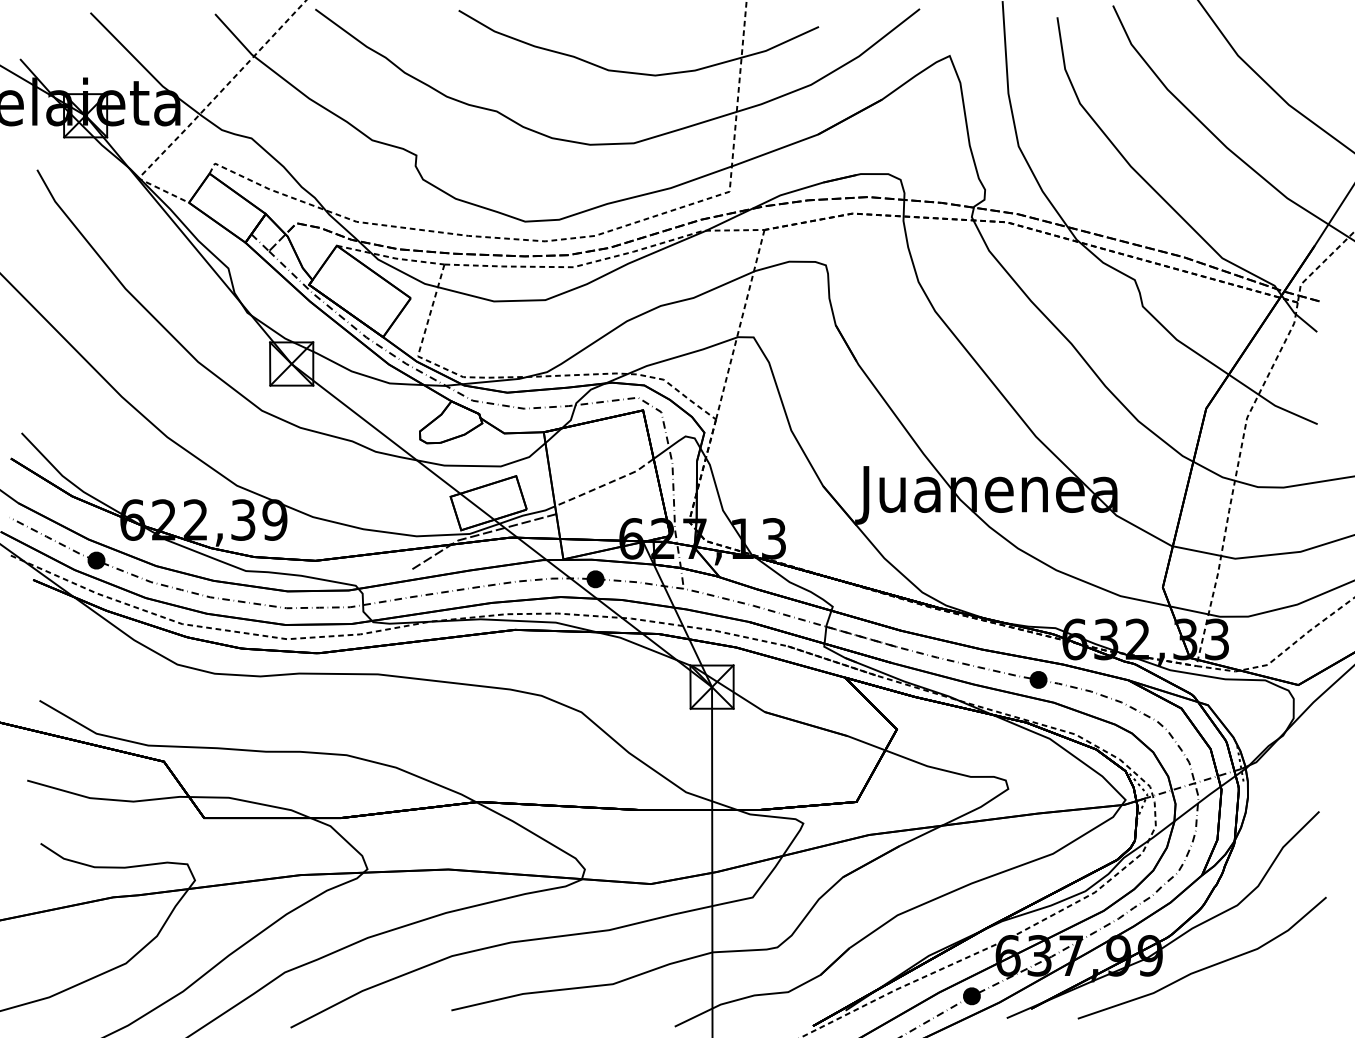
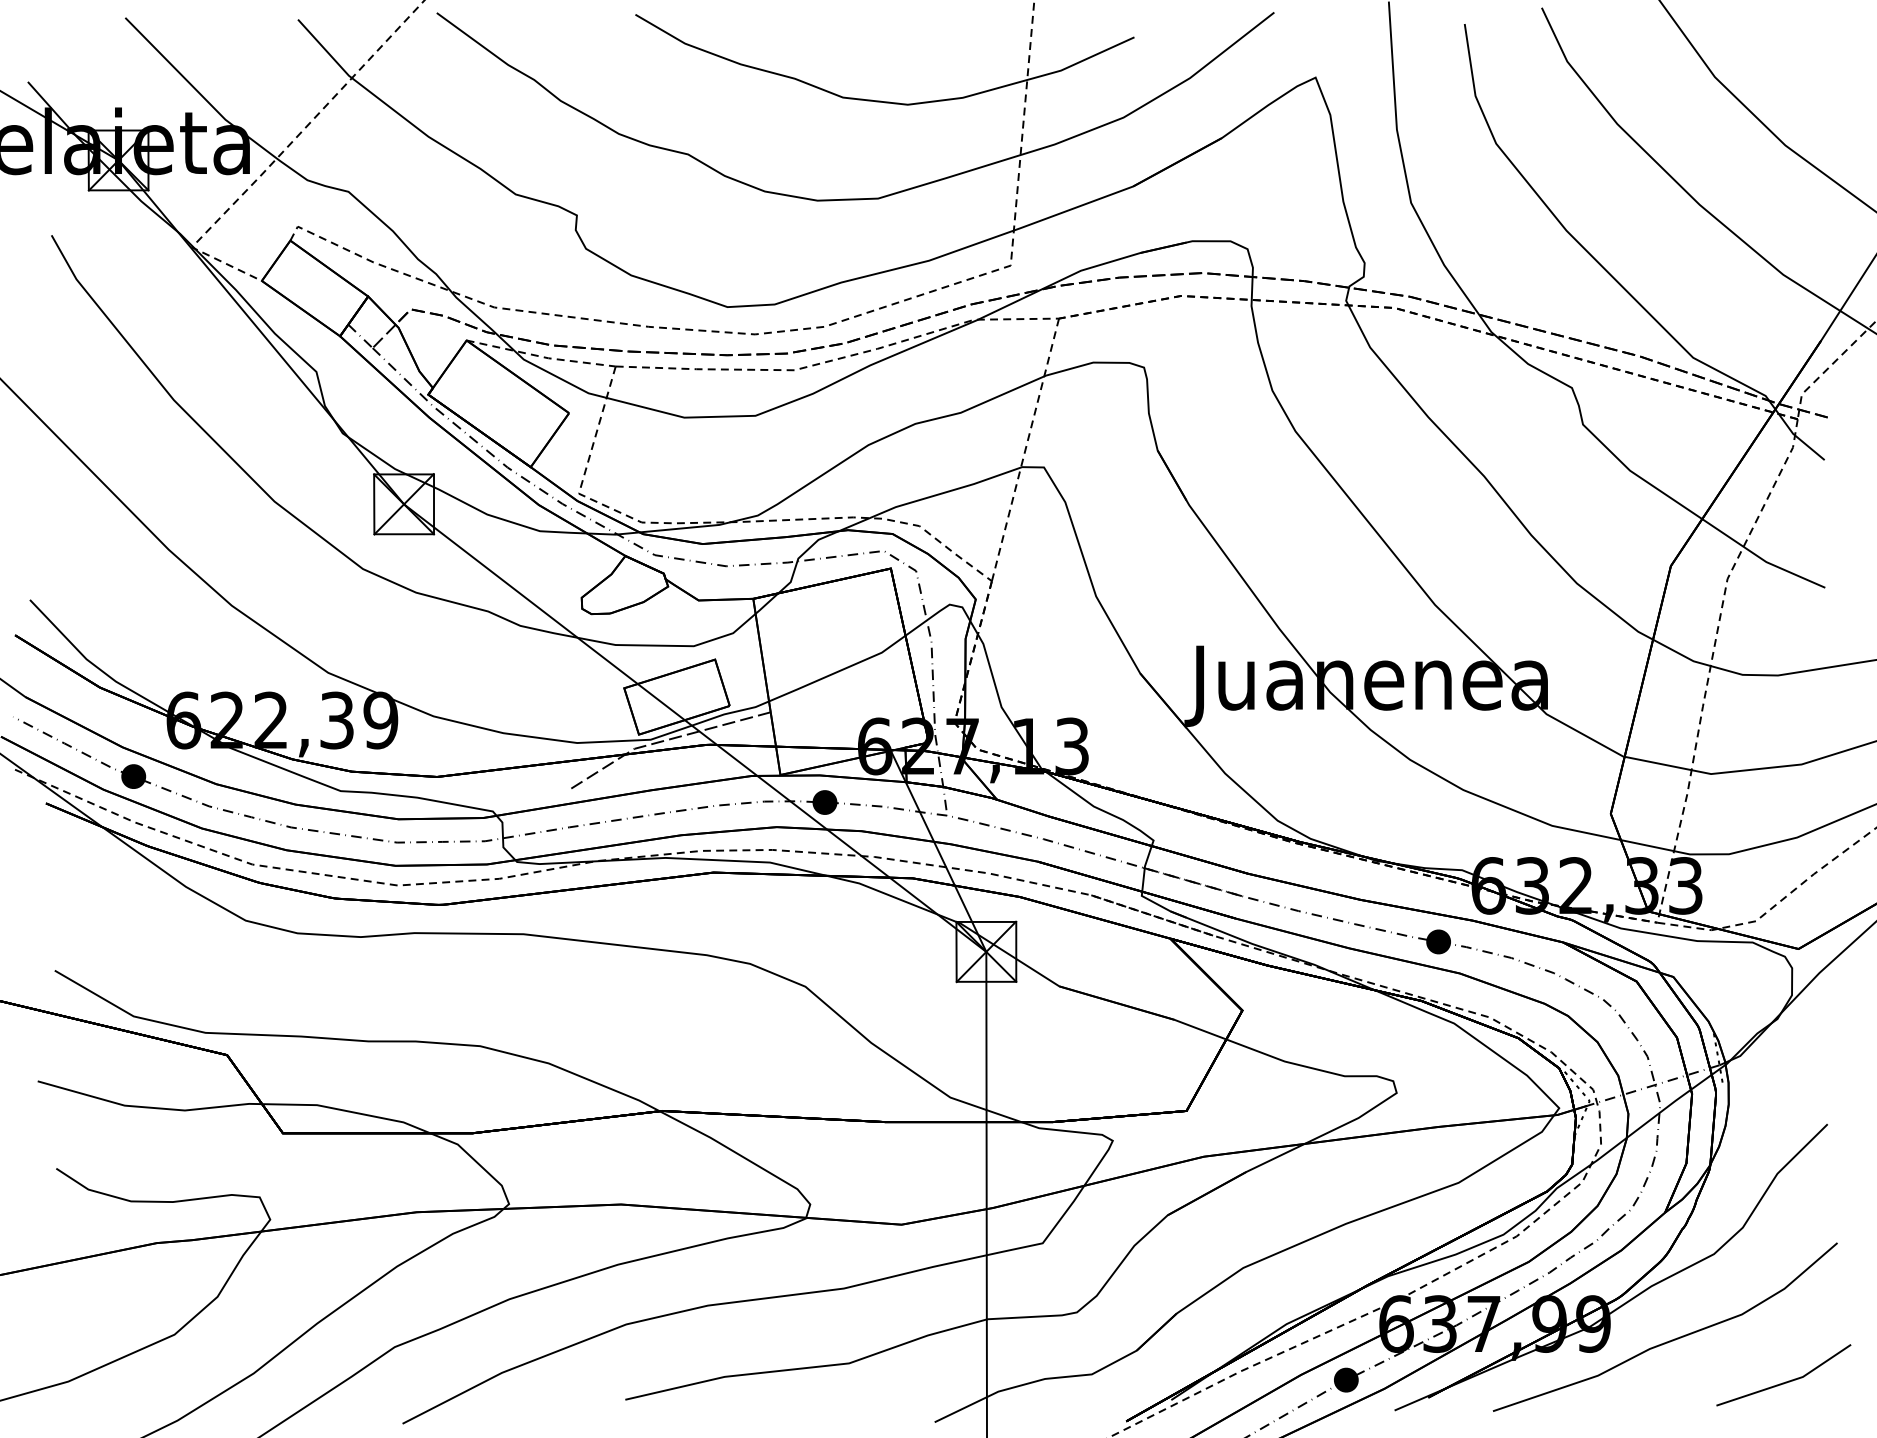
line: (605, 484) -> (838, 671), dashed -> solid
line: (1290, 996) -> (1787, 1380), added

